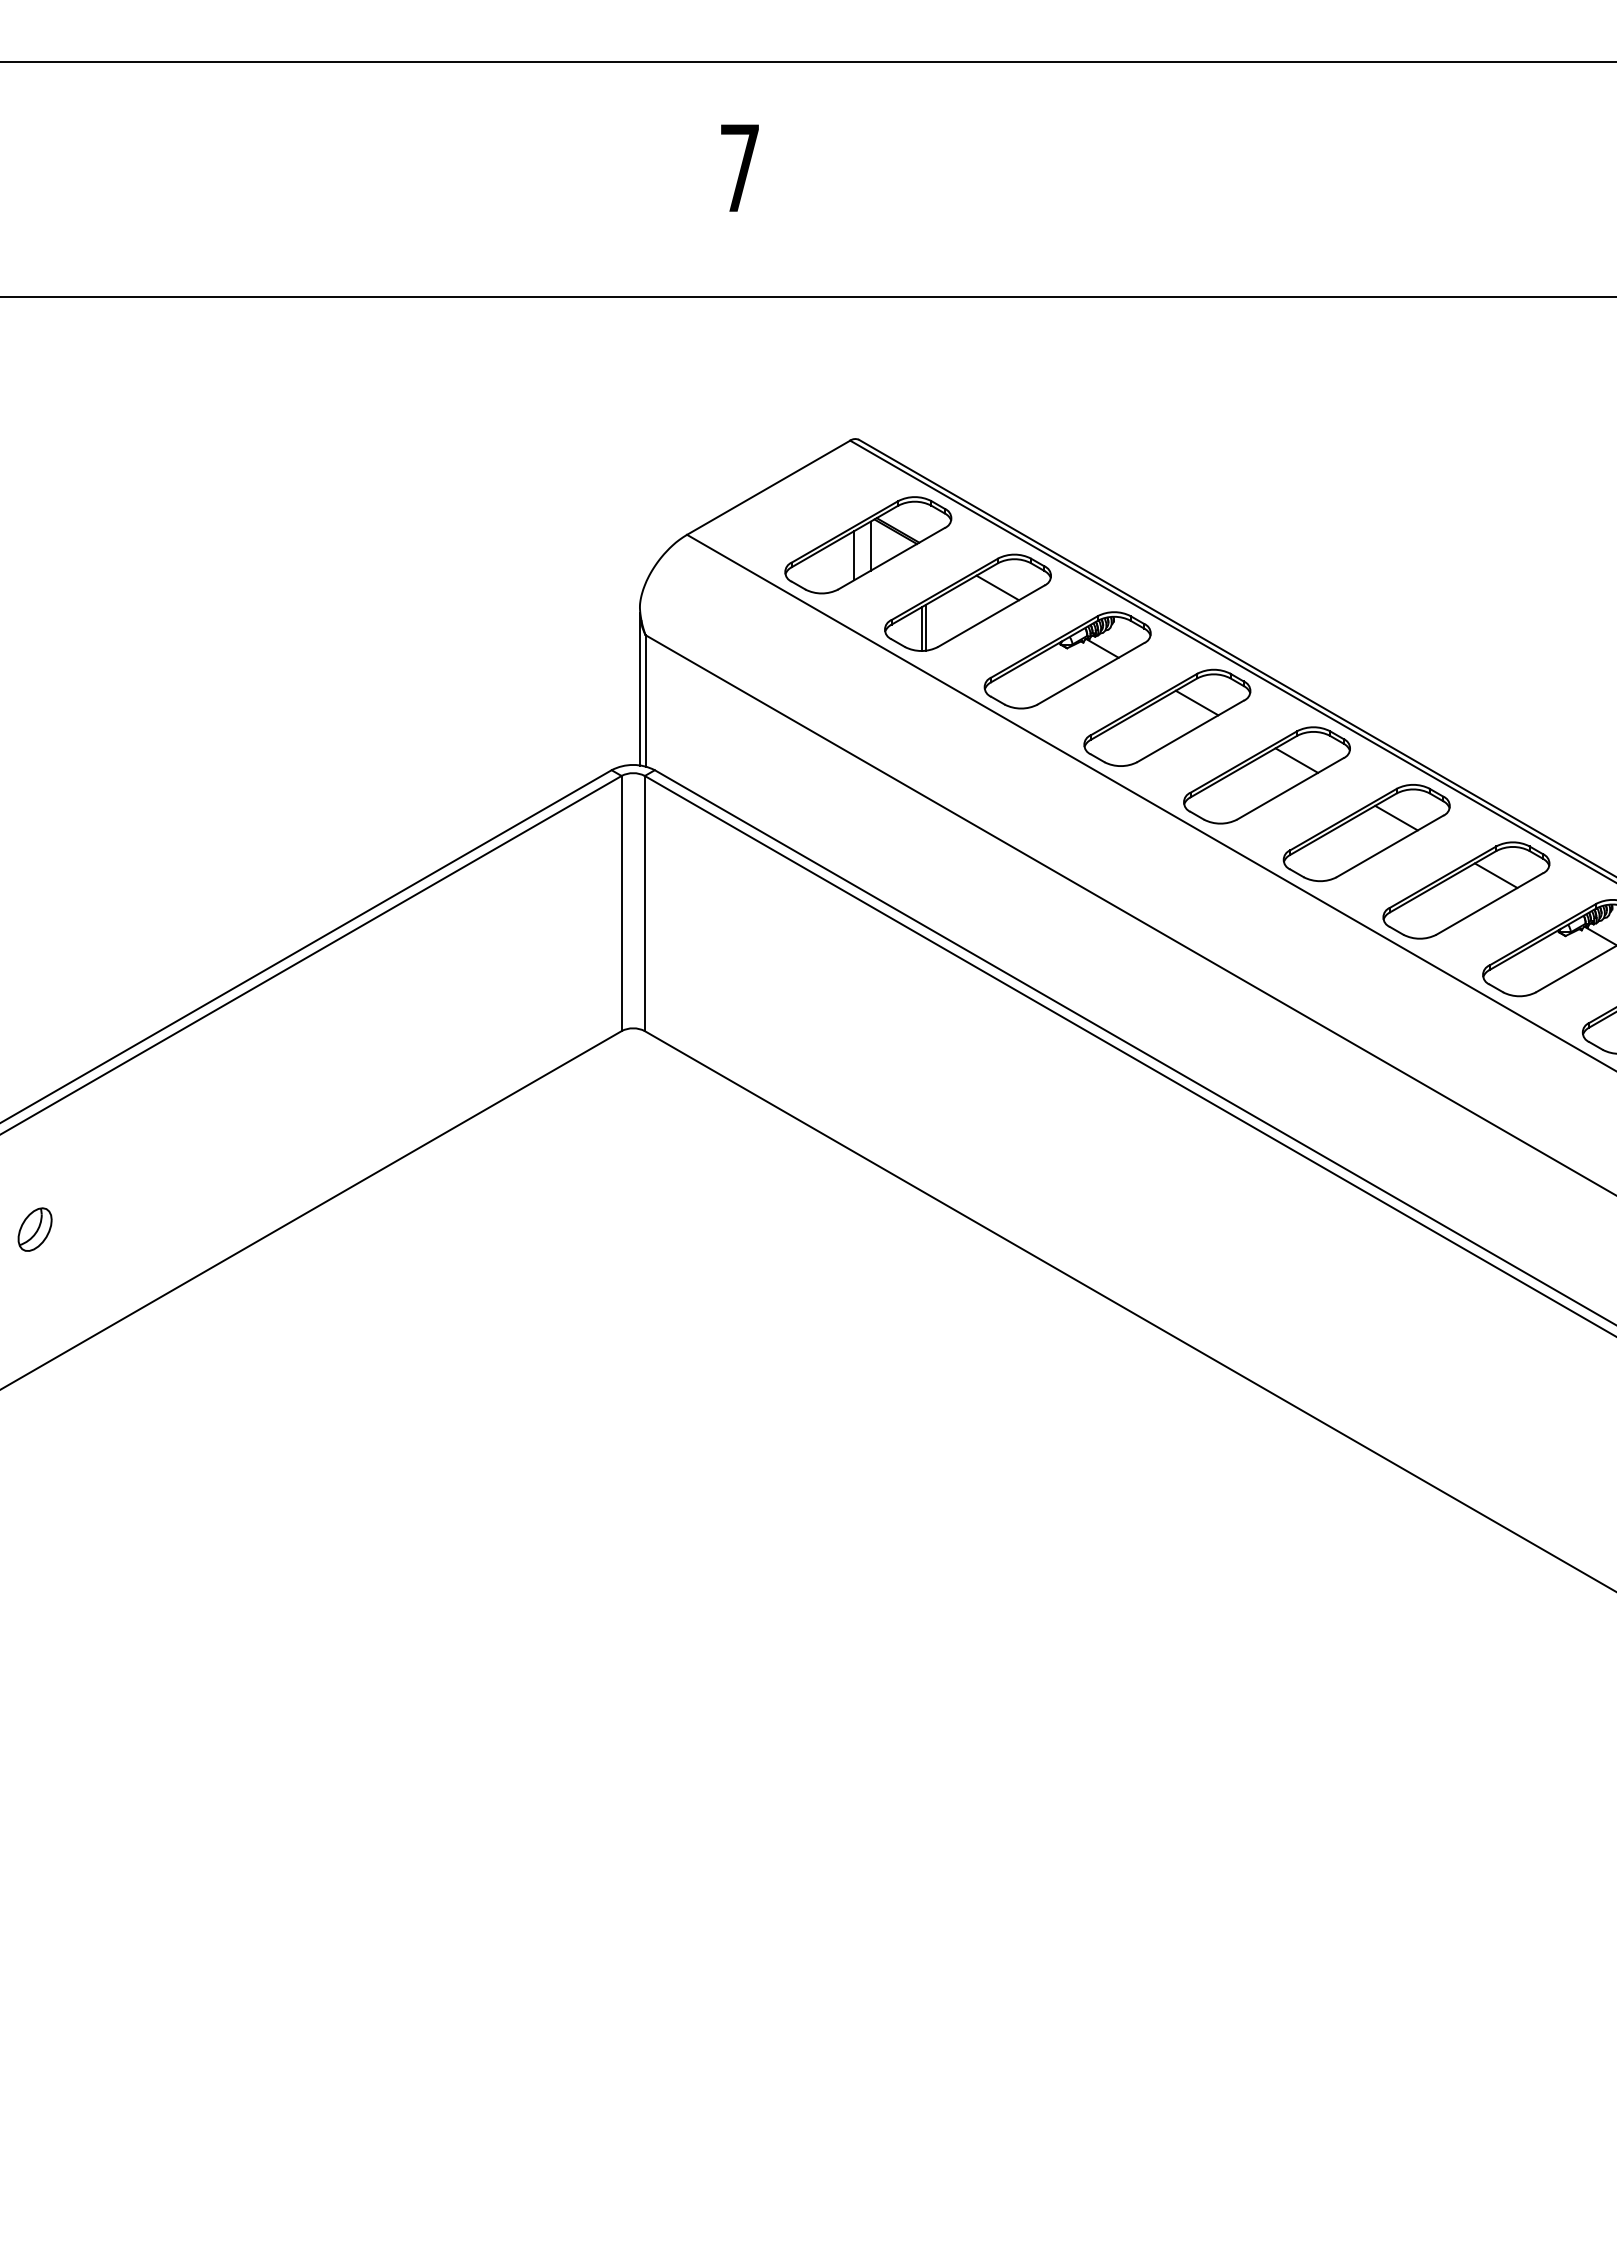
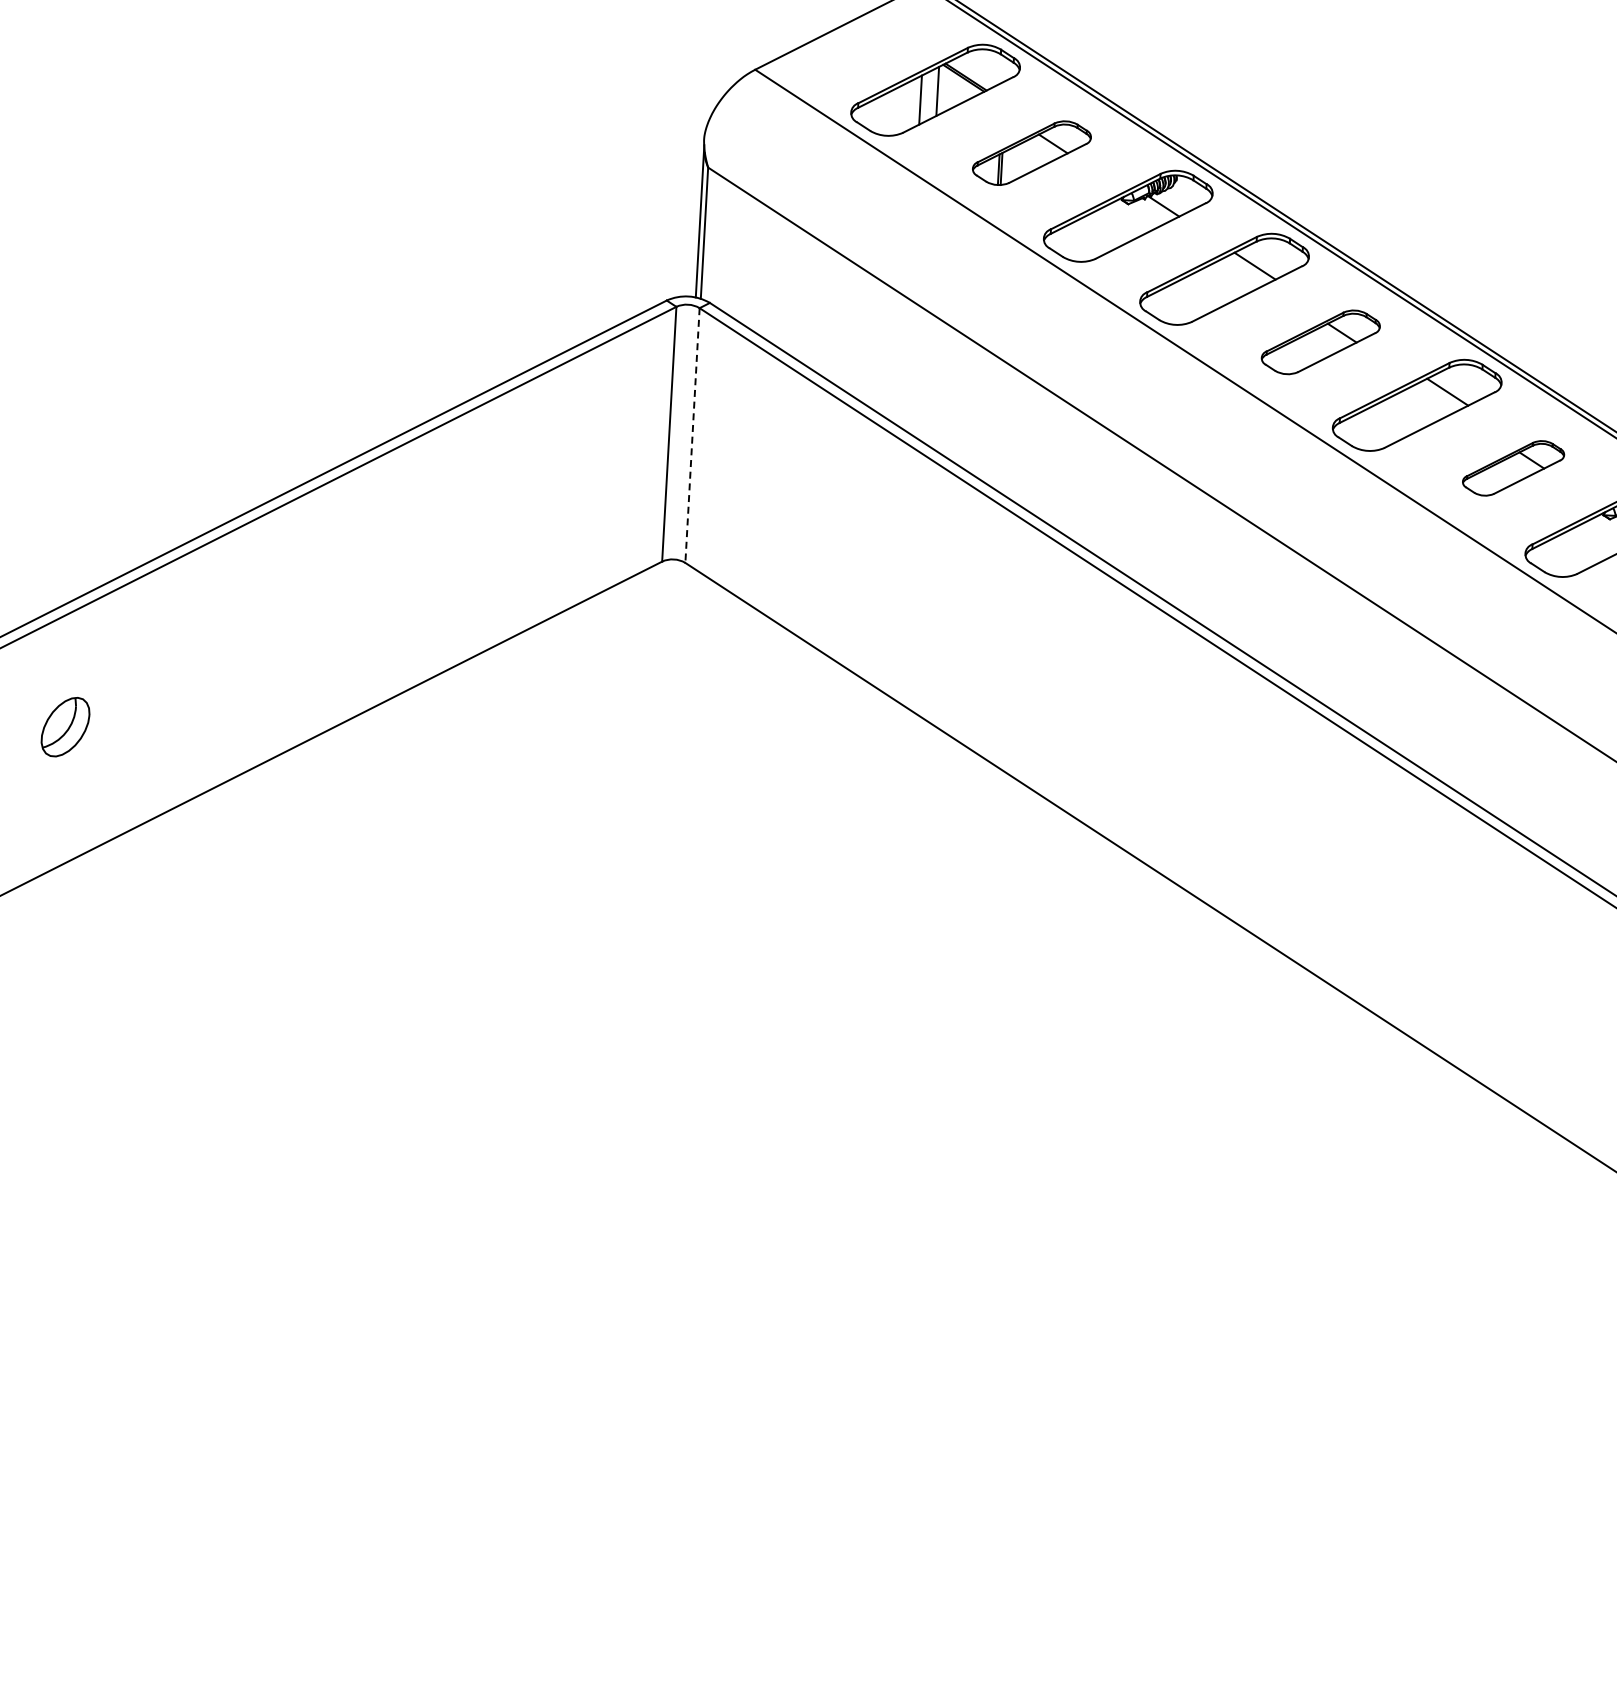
part: (967, 602) -> (1031, 152), size x0.7
part: (1266, 775) -> (1320, 342), size x0.7
part: (1466, 890) -> (1513, 468), size x0.6
line: (644, 903) -> (692, 435), solid -> dashed
part: (34, 1229) -> (64, 726), size x1.4

